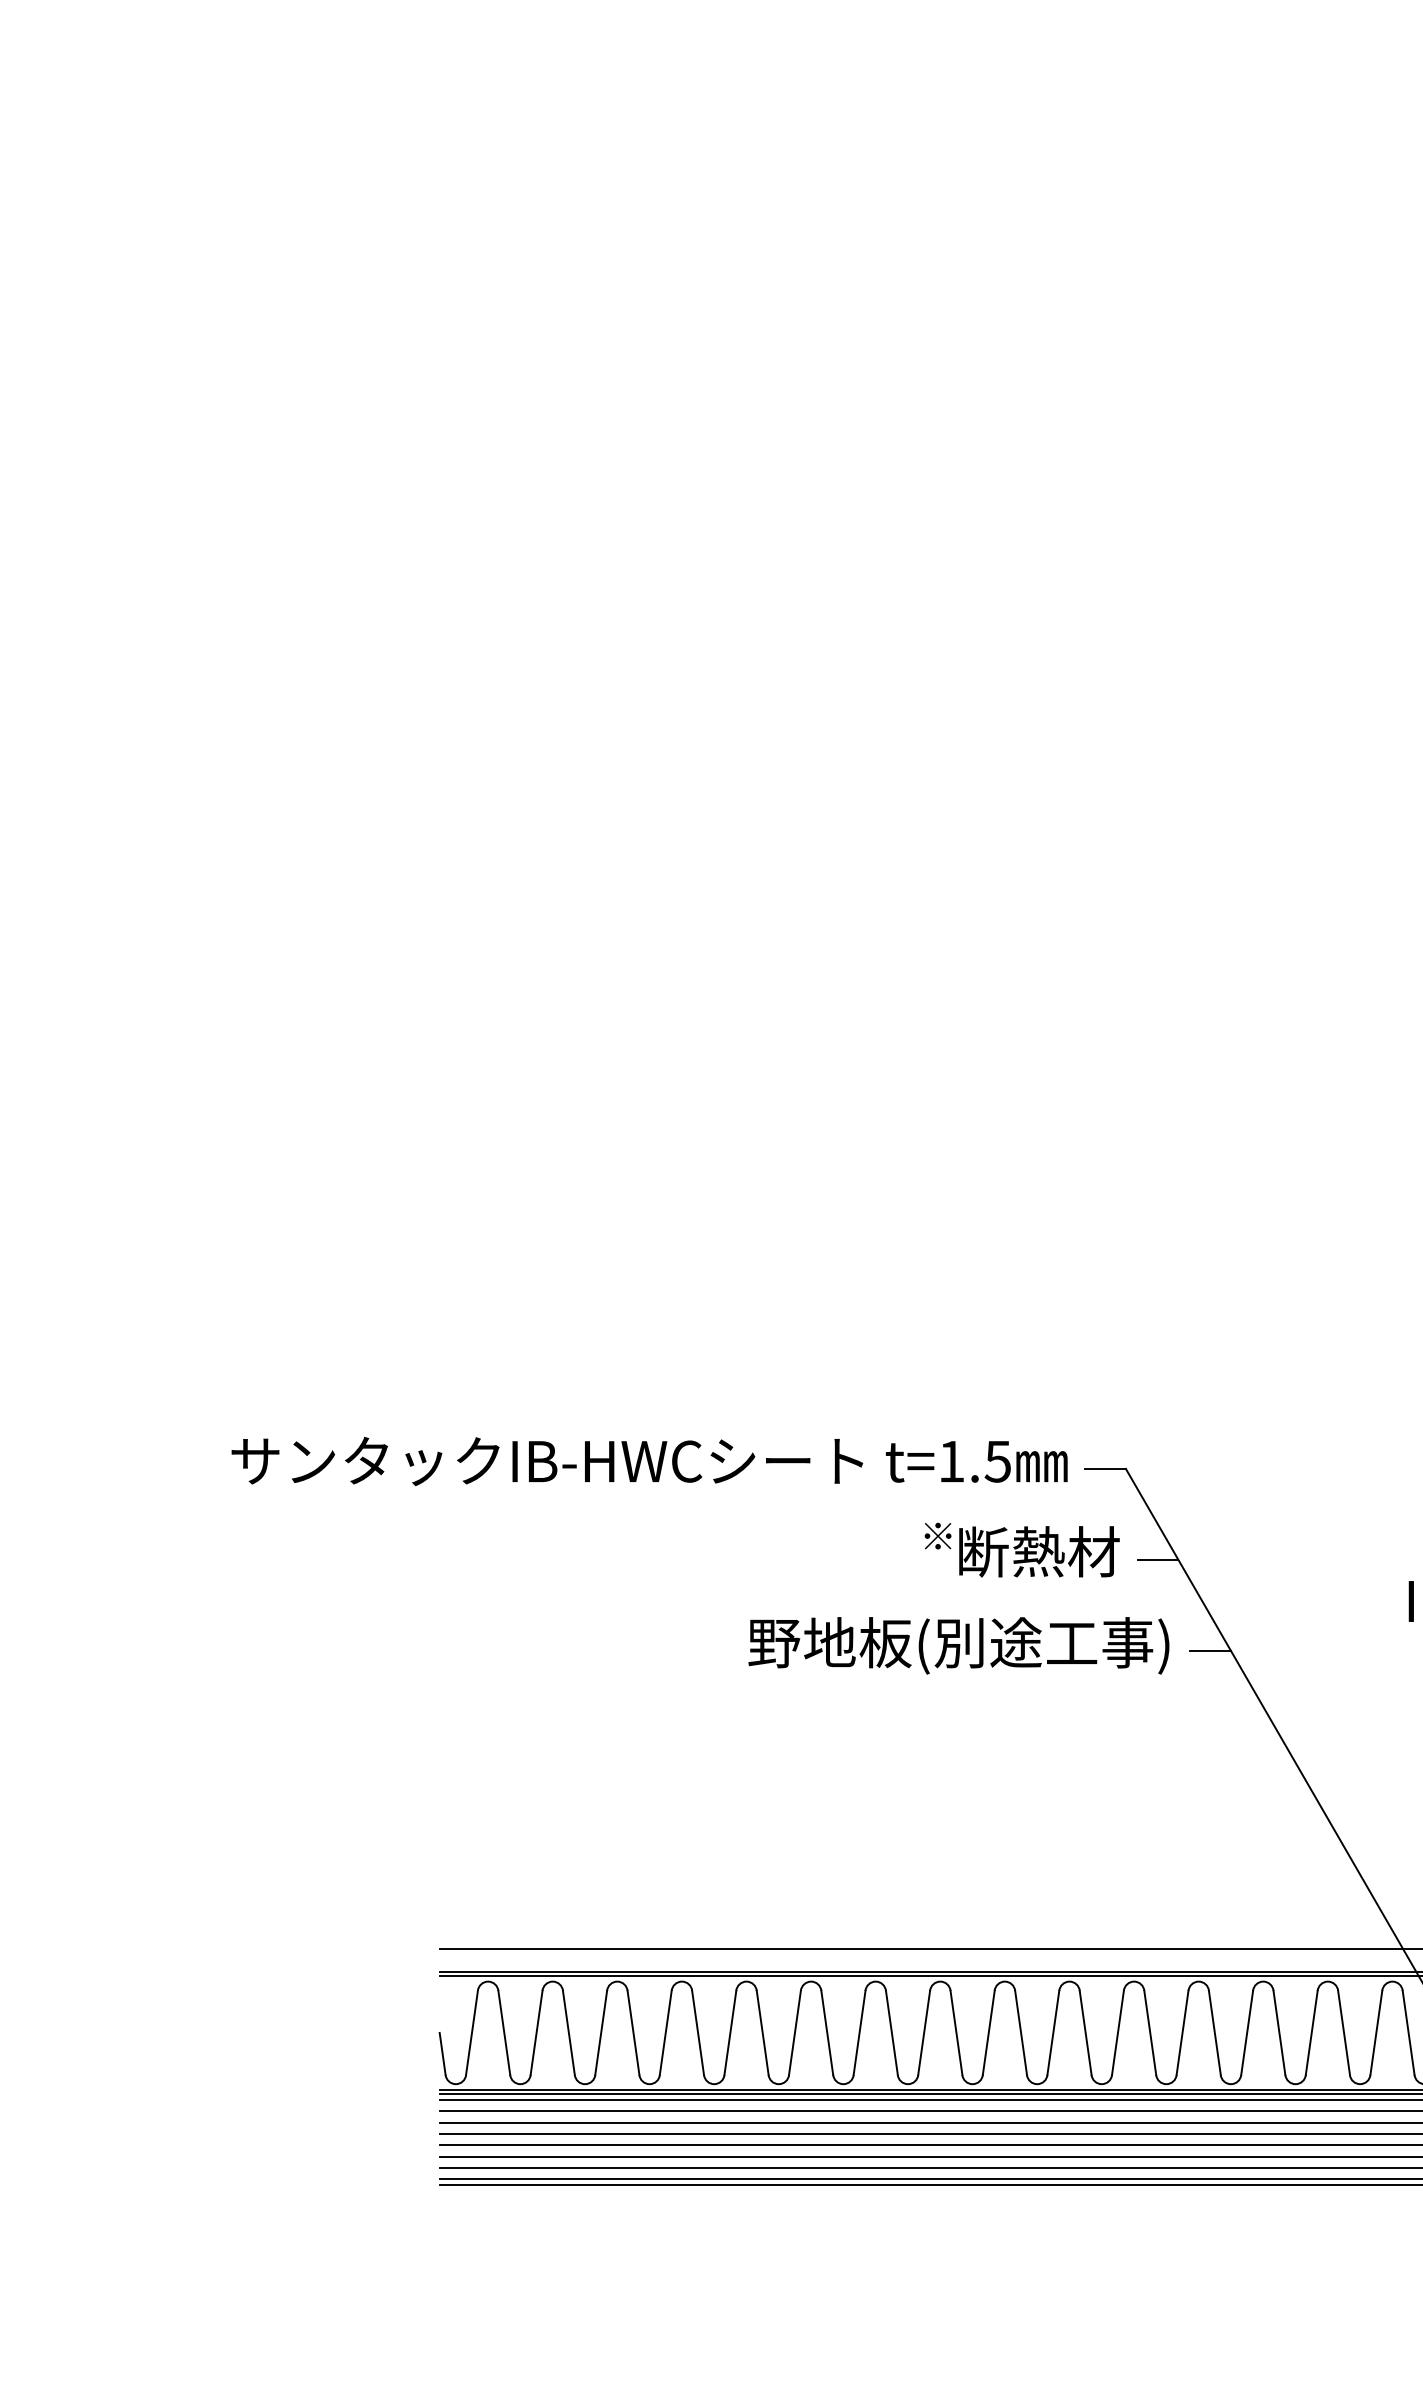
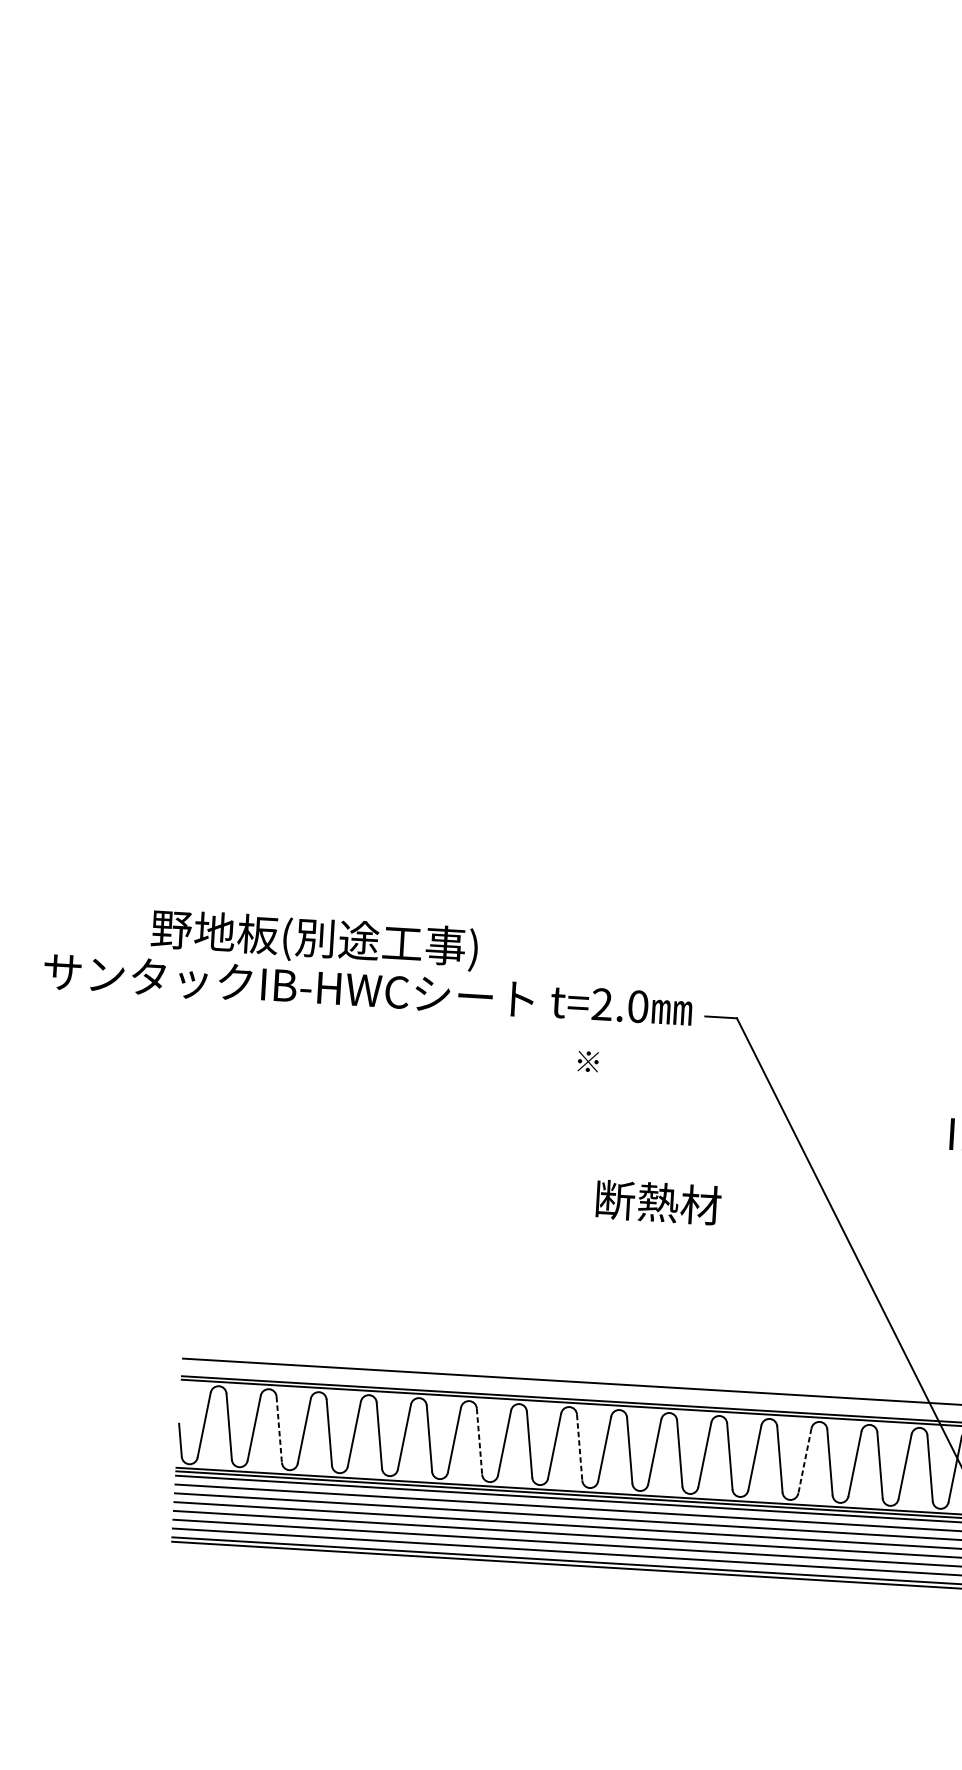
text: (974, 1461) -> (619, 1005), t=1.5 -> t=2.0
text: (1039, 1551) -> (658, 1202), moved
line: (1157, 1559) -> (757, 1089), removed
text: (958, 1645) -> (314, 939), moved
line: (1210, 1650) -> (794, 1162), removed
line: (568, 2033) -> (278, 1430), solid -> dashed
line: (827, 2033) -> (479, 1442), solid -> dashed
line: (956, 2033) -> (579, 1448), solid -> dashed
line: (1247, 2033) -> (805, 1461), solid -> dashed

